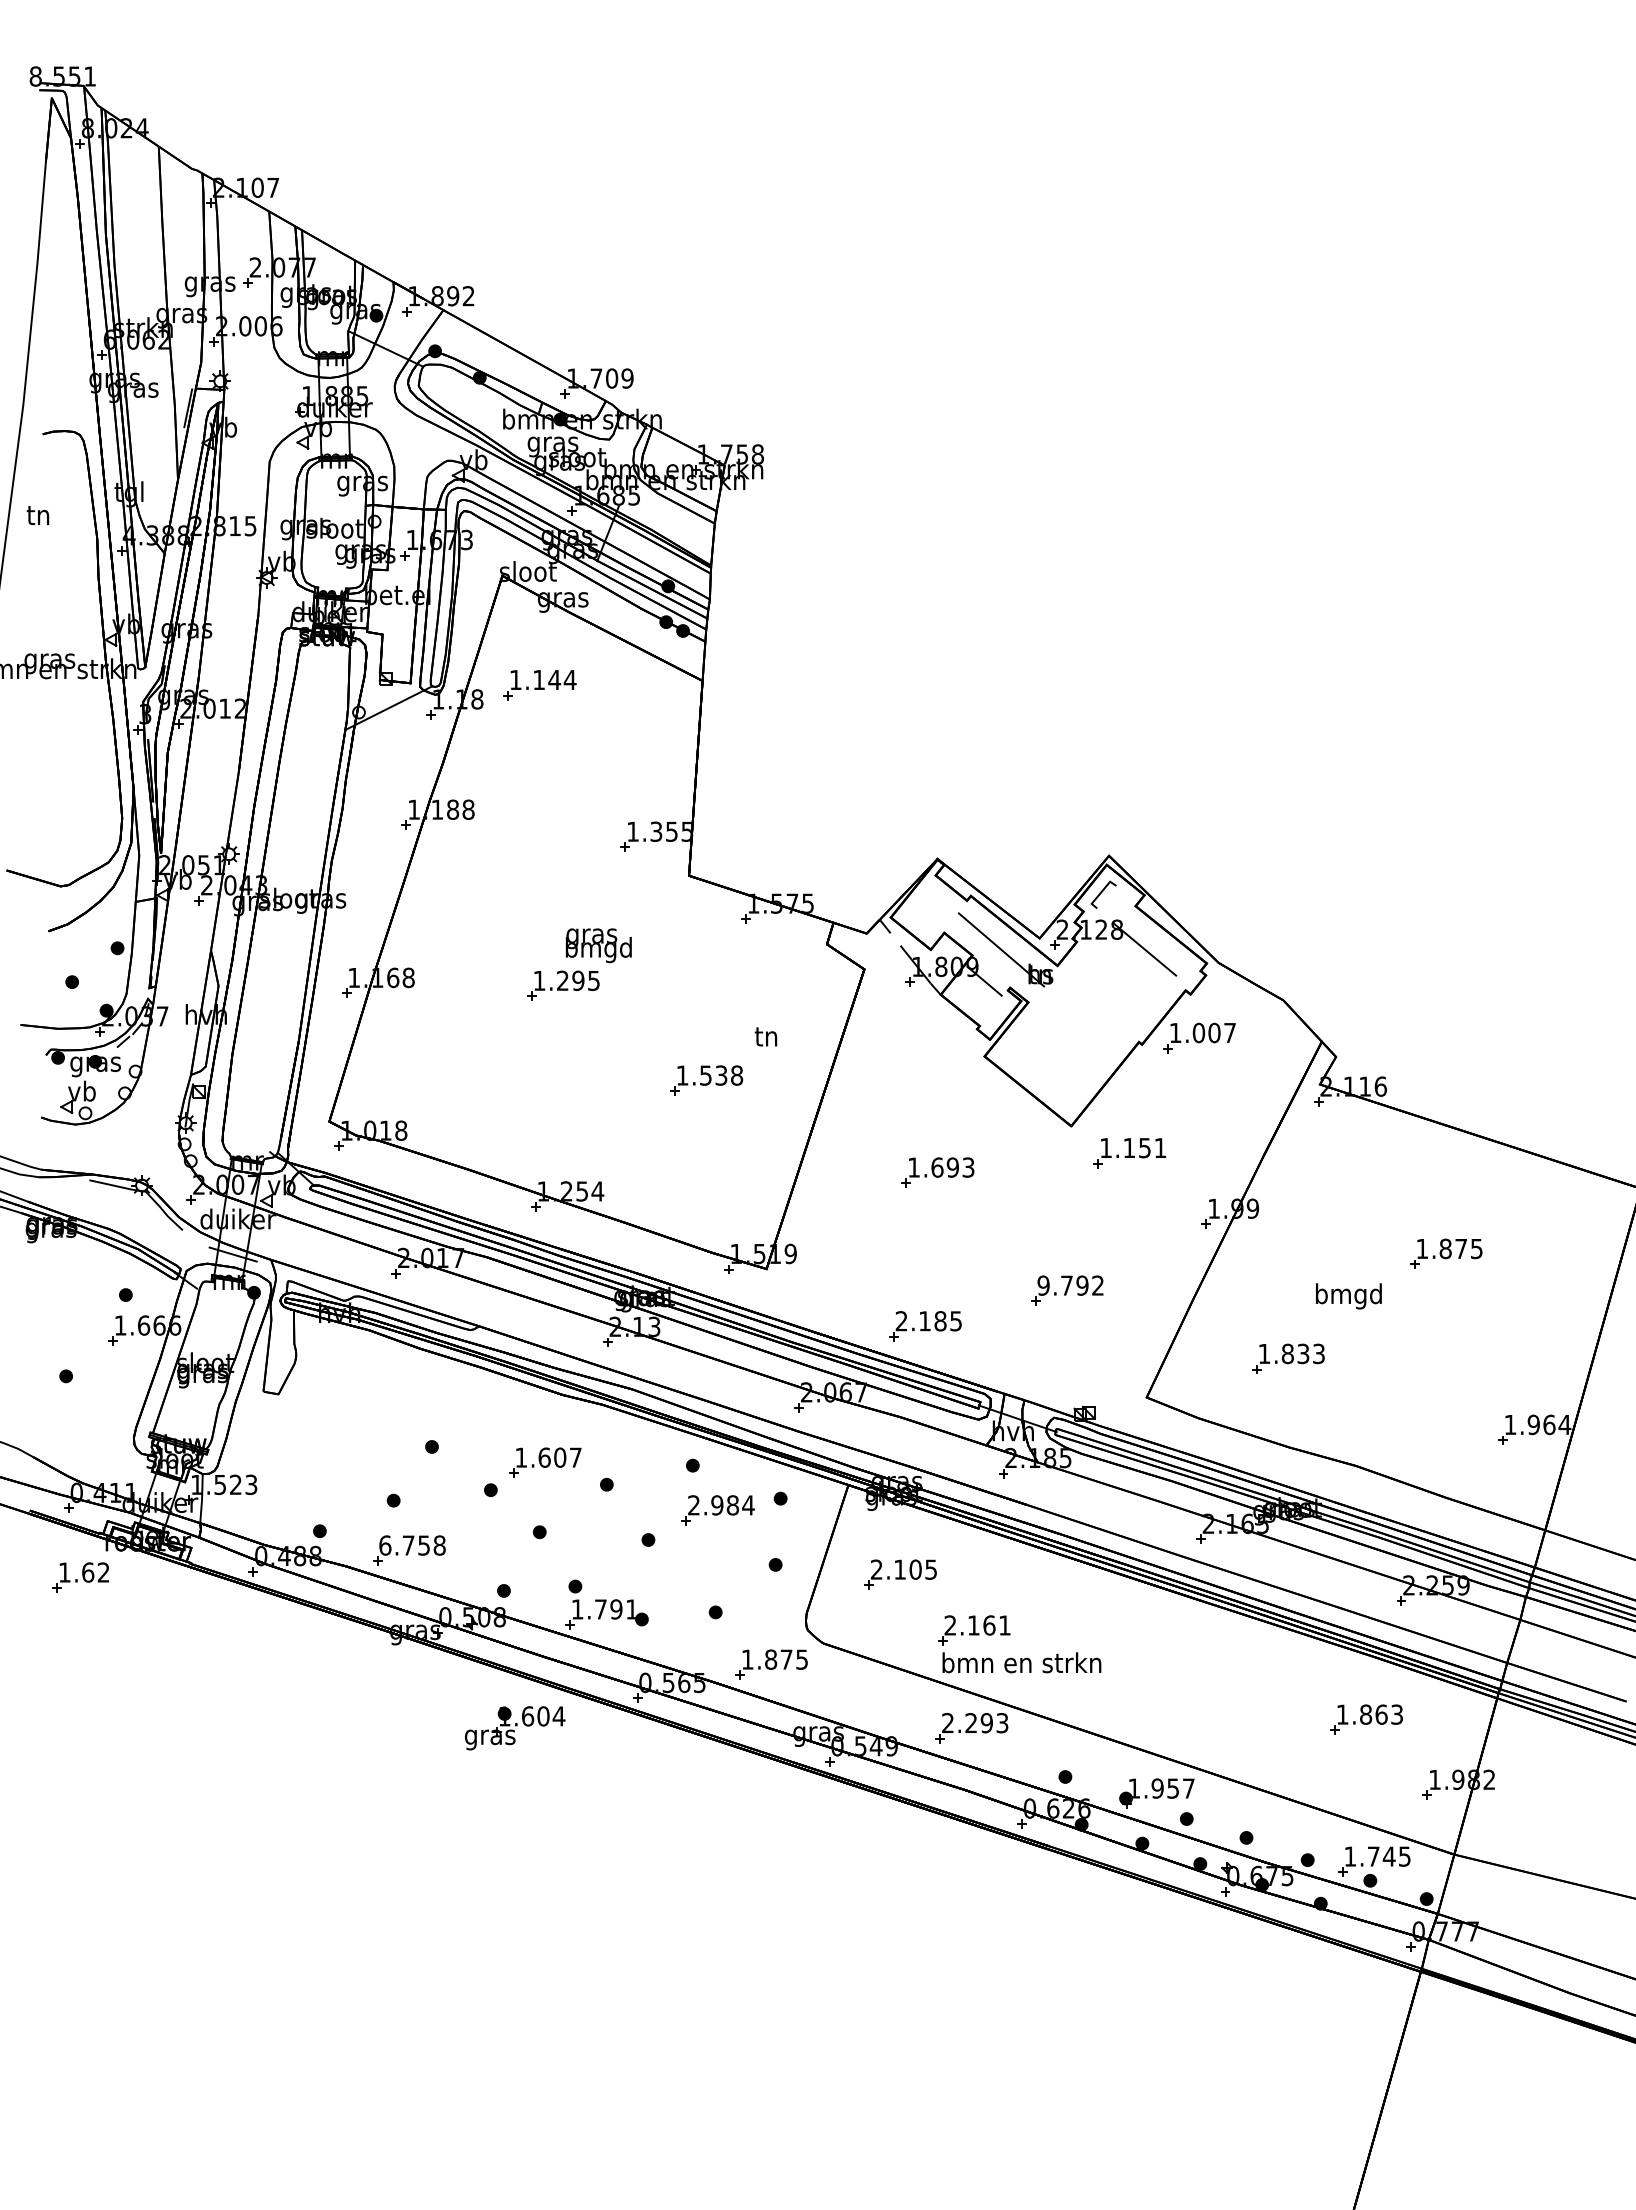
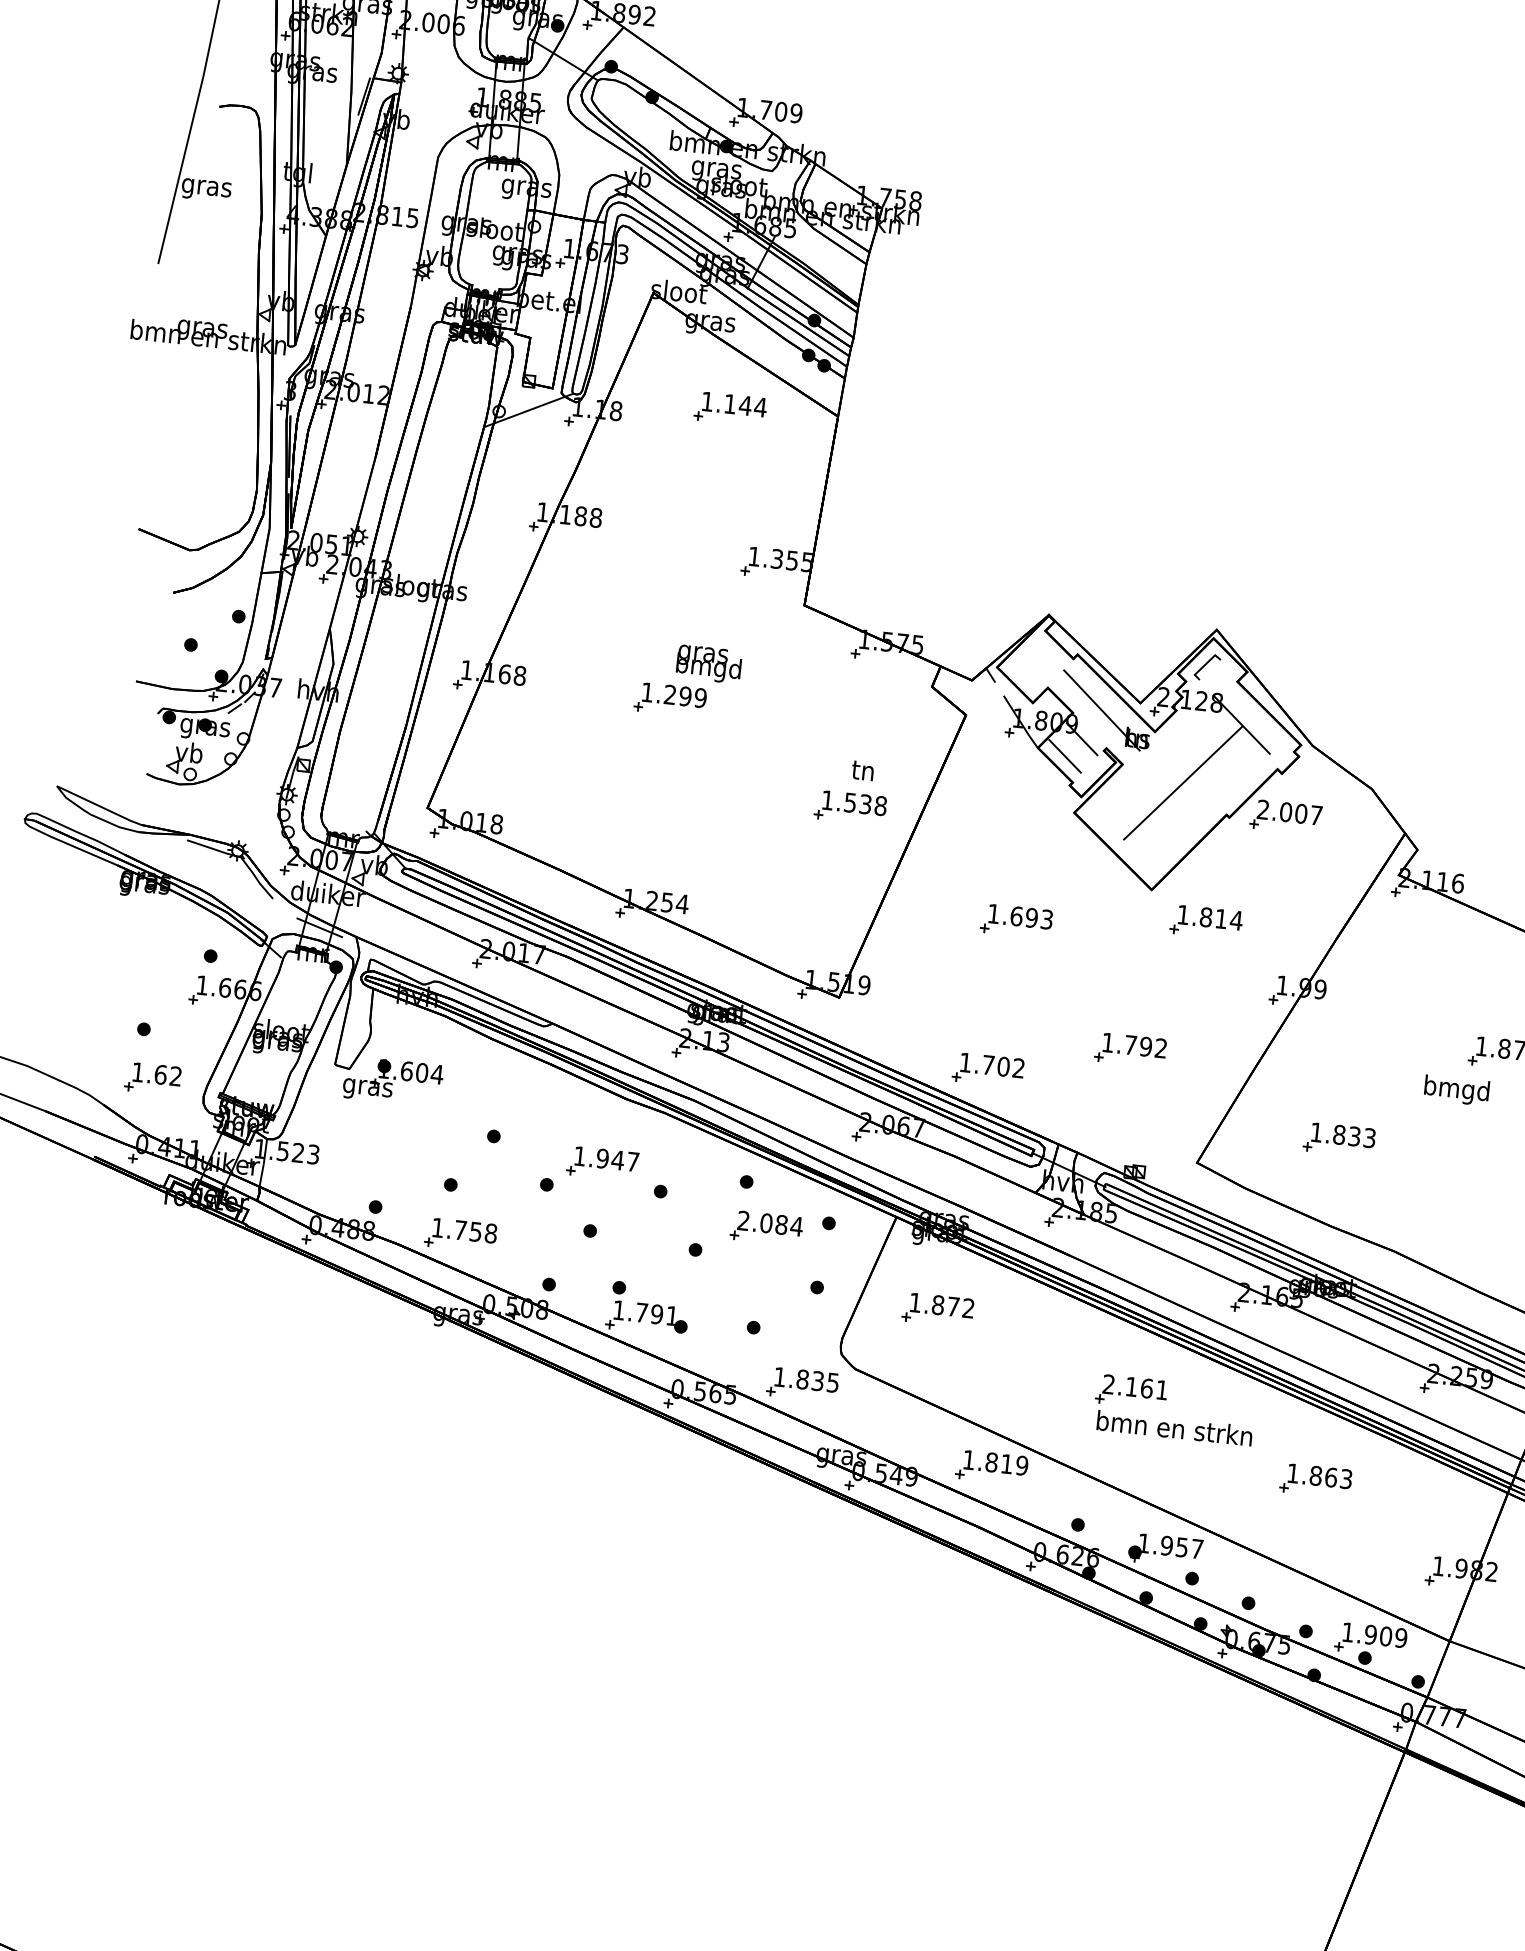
text: (38, 518) -> (206, 188), tn -> gras
part: (539, 685) -> (730, 409), moved
text: (593, 980) -> (700, 697), 1.295 -> 1.299
line: (968, 1000) -> (1064, 756), added
line: (1091, 1014) -> (1183, 782), added
text: (1175, 1032) -> (1263, 809), 1.007 -> 2.007
part: (706, 1080) -> (850, 807), moved
text: (1144, 1147) -> (1220, 918), 1.151 -> 1.814
text: (1043, 1285) -> (1107, 1042), 9.792 -> 1.792
text: (1348, 1296) -> (1456, 1090), moved
text: (928, 1321) -> (991, 1065), 2.185 -> 1.702
text: (552, 1457) -> (610, 1159), 1.607 -> 1.947
text: (717, 1505) -> (766, 1223), 2.984 -> 2.084
text: (385, 1545) -> (438, 1227), 6.758 -> 1.758
text: (903, 1569) -> (941, 1305), 2.105 -> 1.872
part: (80, 1577) -> (152, 1078), moved
part: (1010, 1635) -> (1166, 1400), moved
text: (786, 1659) -> (817, 1381), 1.875 -> 1.835
part: (1366, 1719) -> (1315, 1480), moved
text: (975, 1723) -> (995, 1463), 2.293 -> 1.819
part: (515, 1728) -> (393, 1081), moved
text: (1388, 1856) -> (1385, 1636), 1.745 -> 1.909

